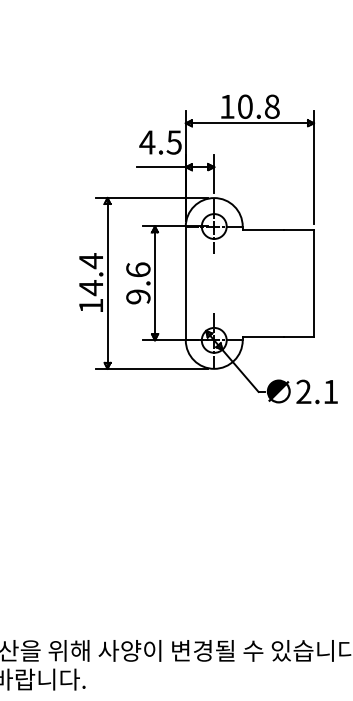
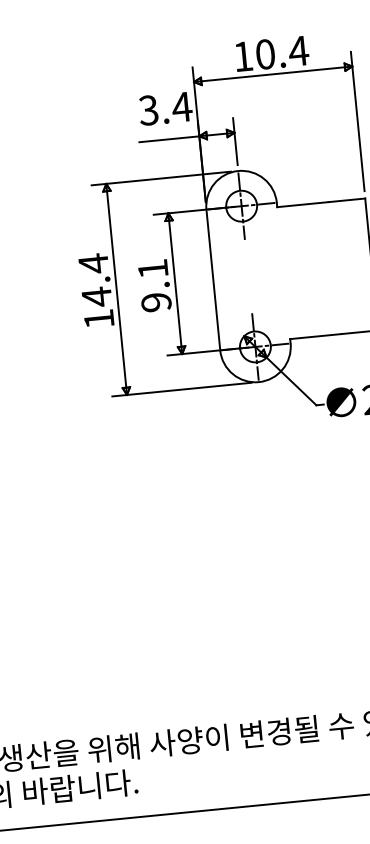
text: (272, 106) -> (299, 50), 10.8 -> 10.4
text: (160, 142) -> (165, 108), 4.5 -> 3.4
text: (138, 269) -> (153, 268), 9.6 -> 9.1

